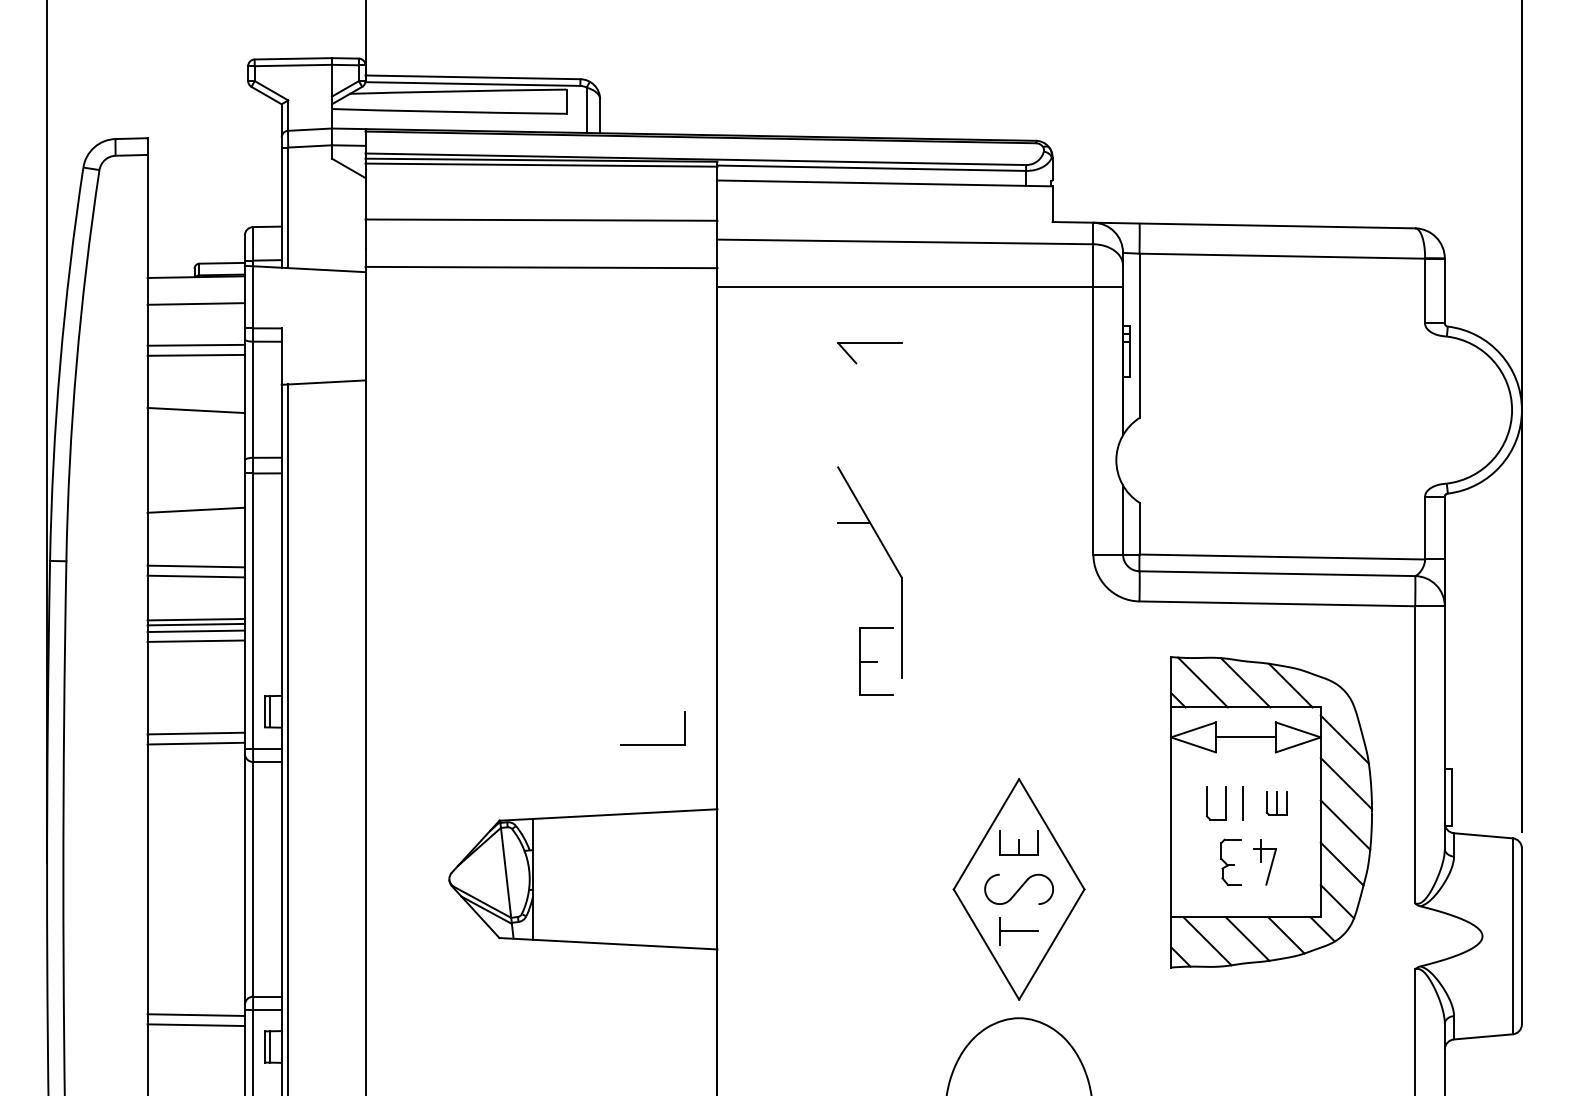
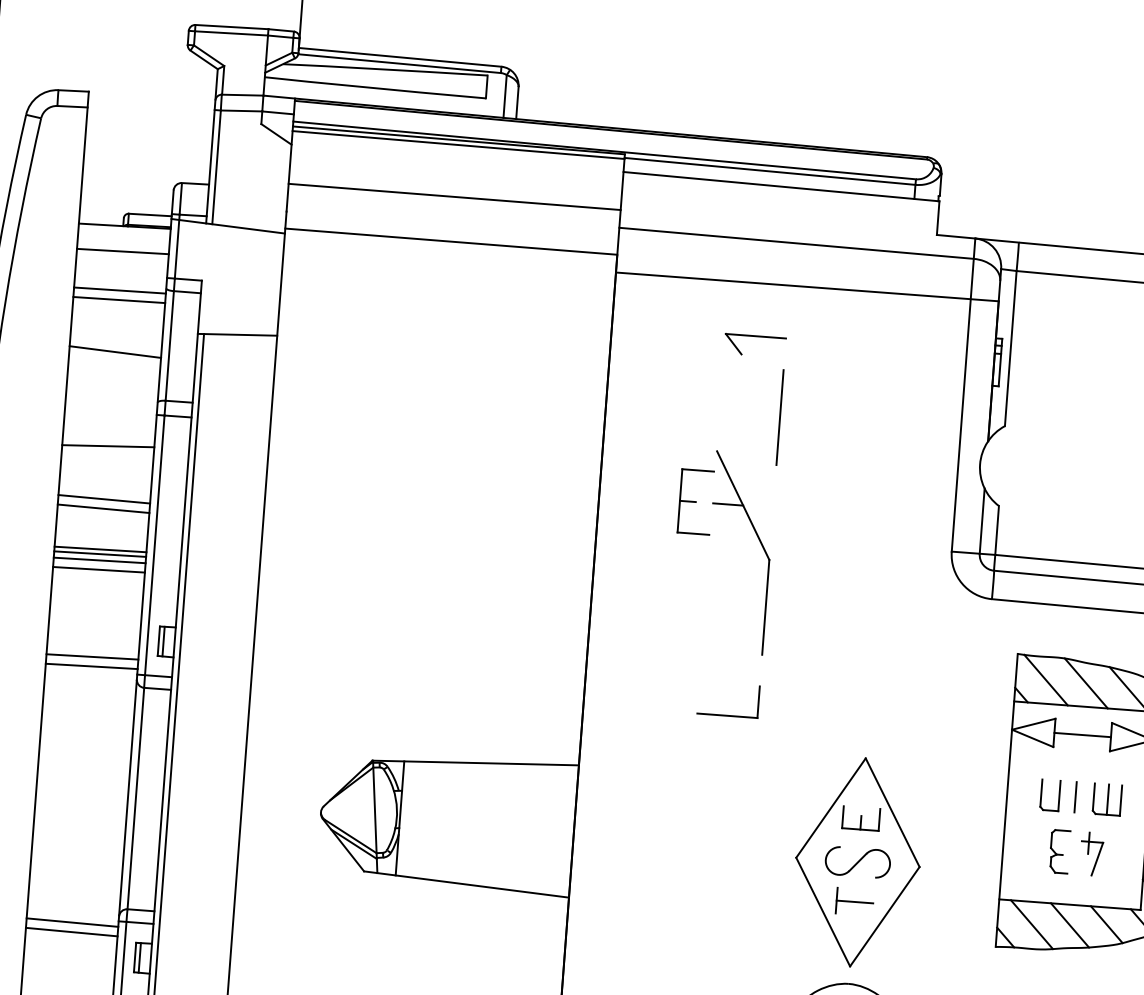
line: (901, 426) -> (779, 417), added
part: (876, 661) -> (695, 501), moved
part: (652, 744) -> (727, 715), moved
part: (1276, 803) -> (1106, 799), size x1.43

